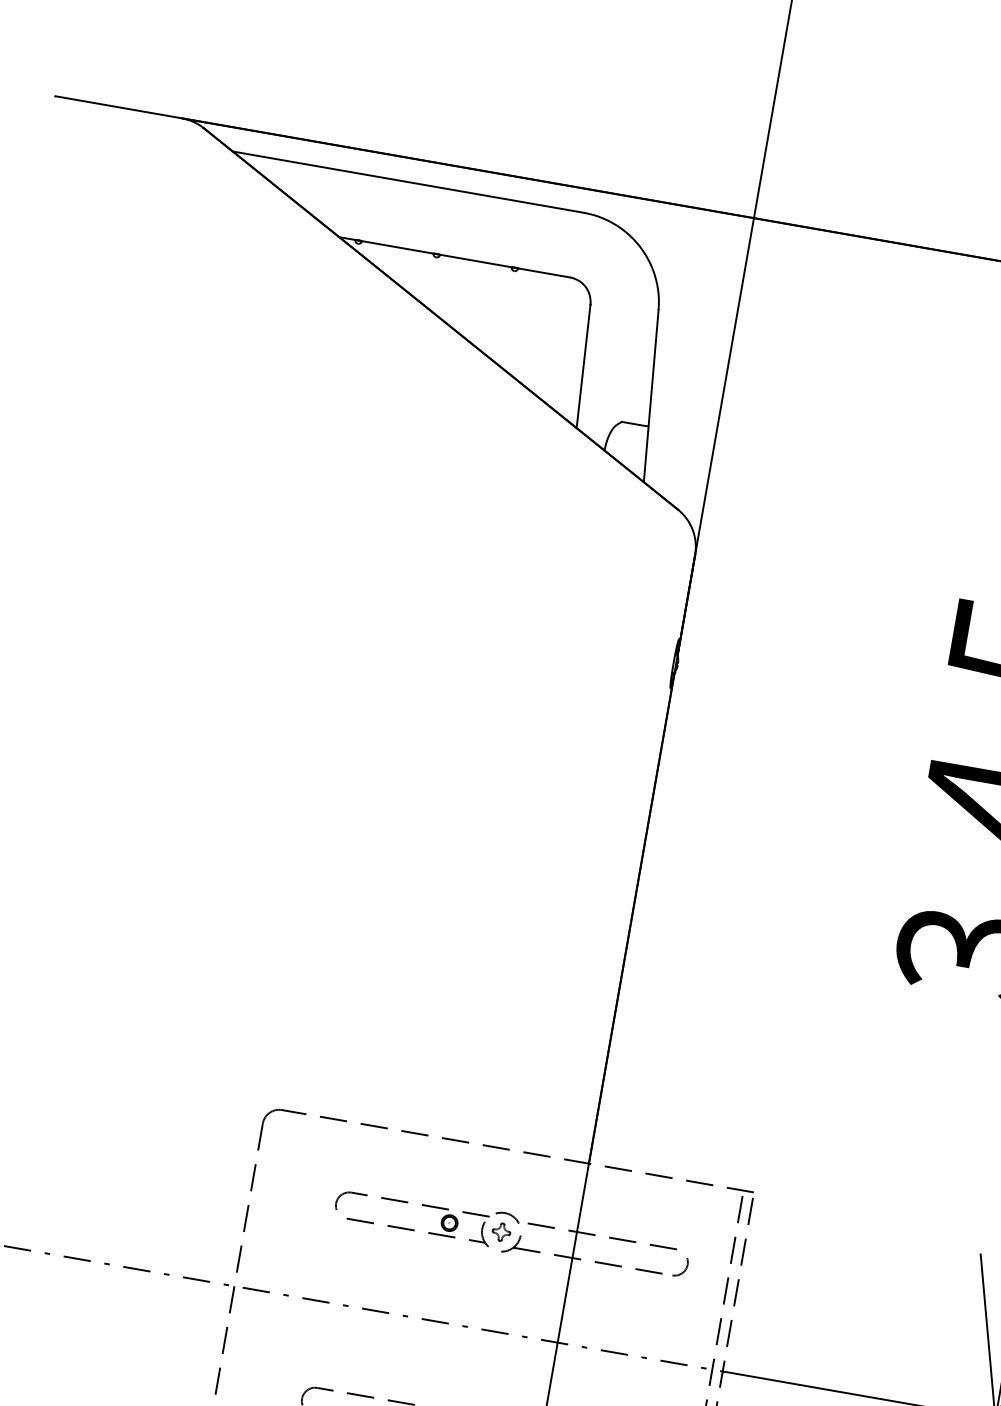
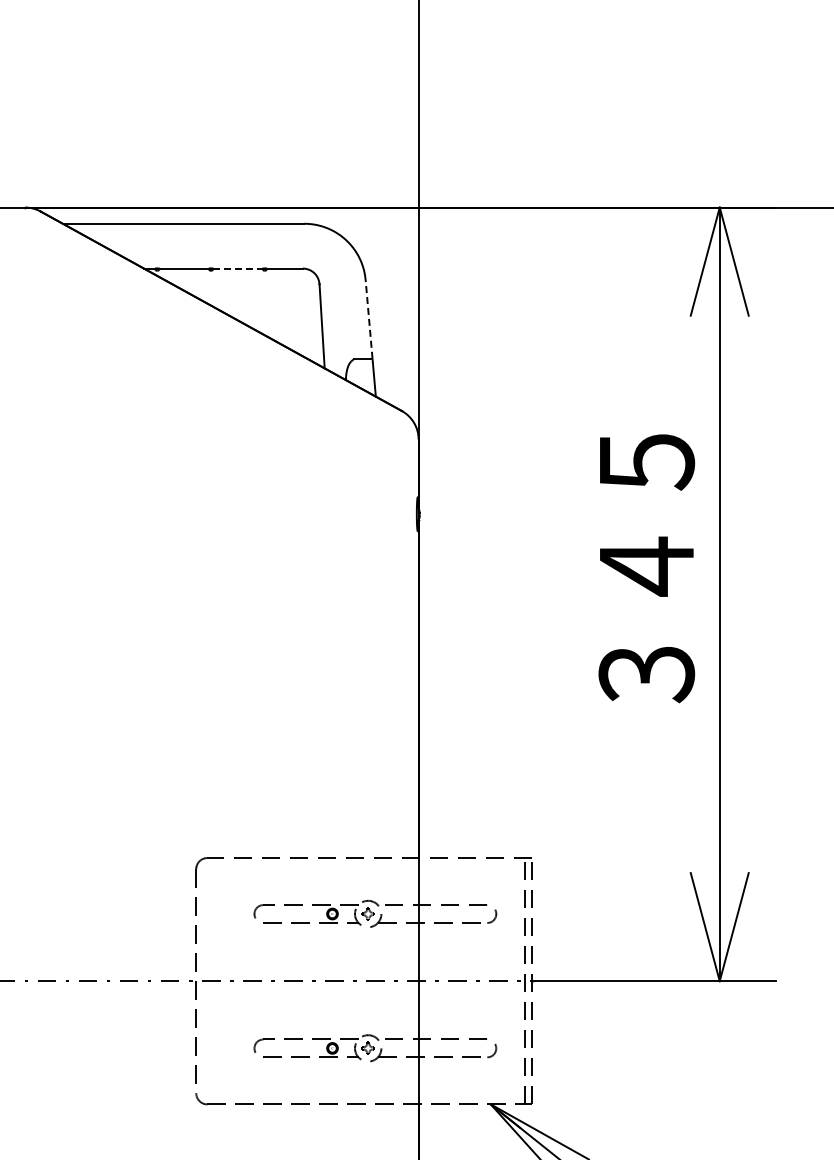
line: (475, 260) -> (237, 268), solid -> dashed
line: (654, 368) -> (369, 319), solid -> dashed

